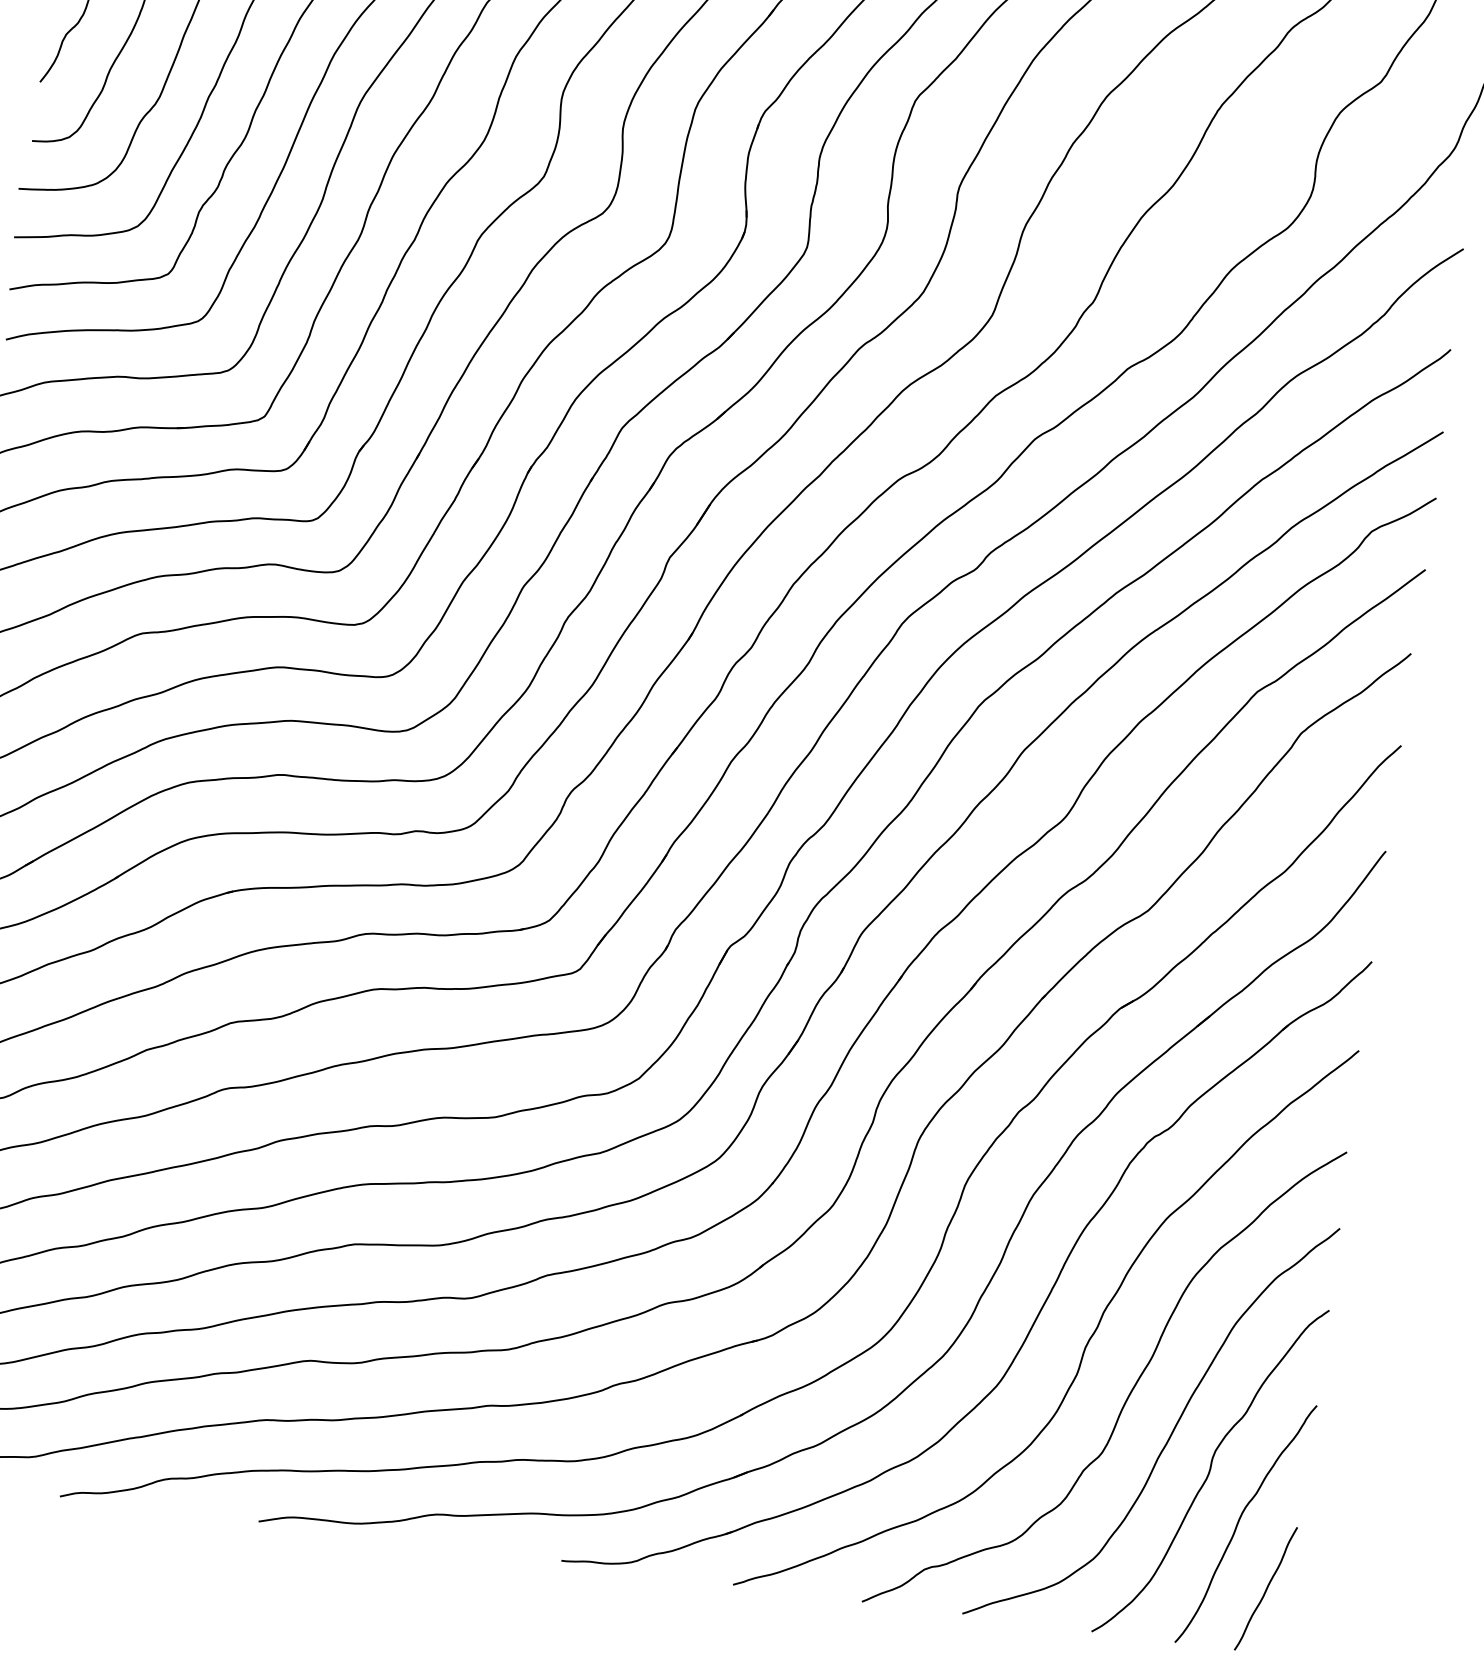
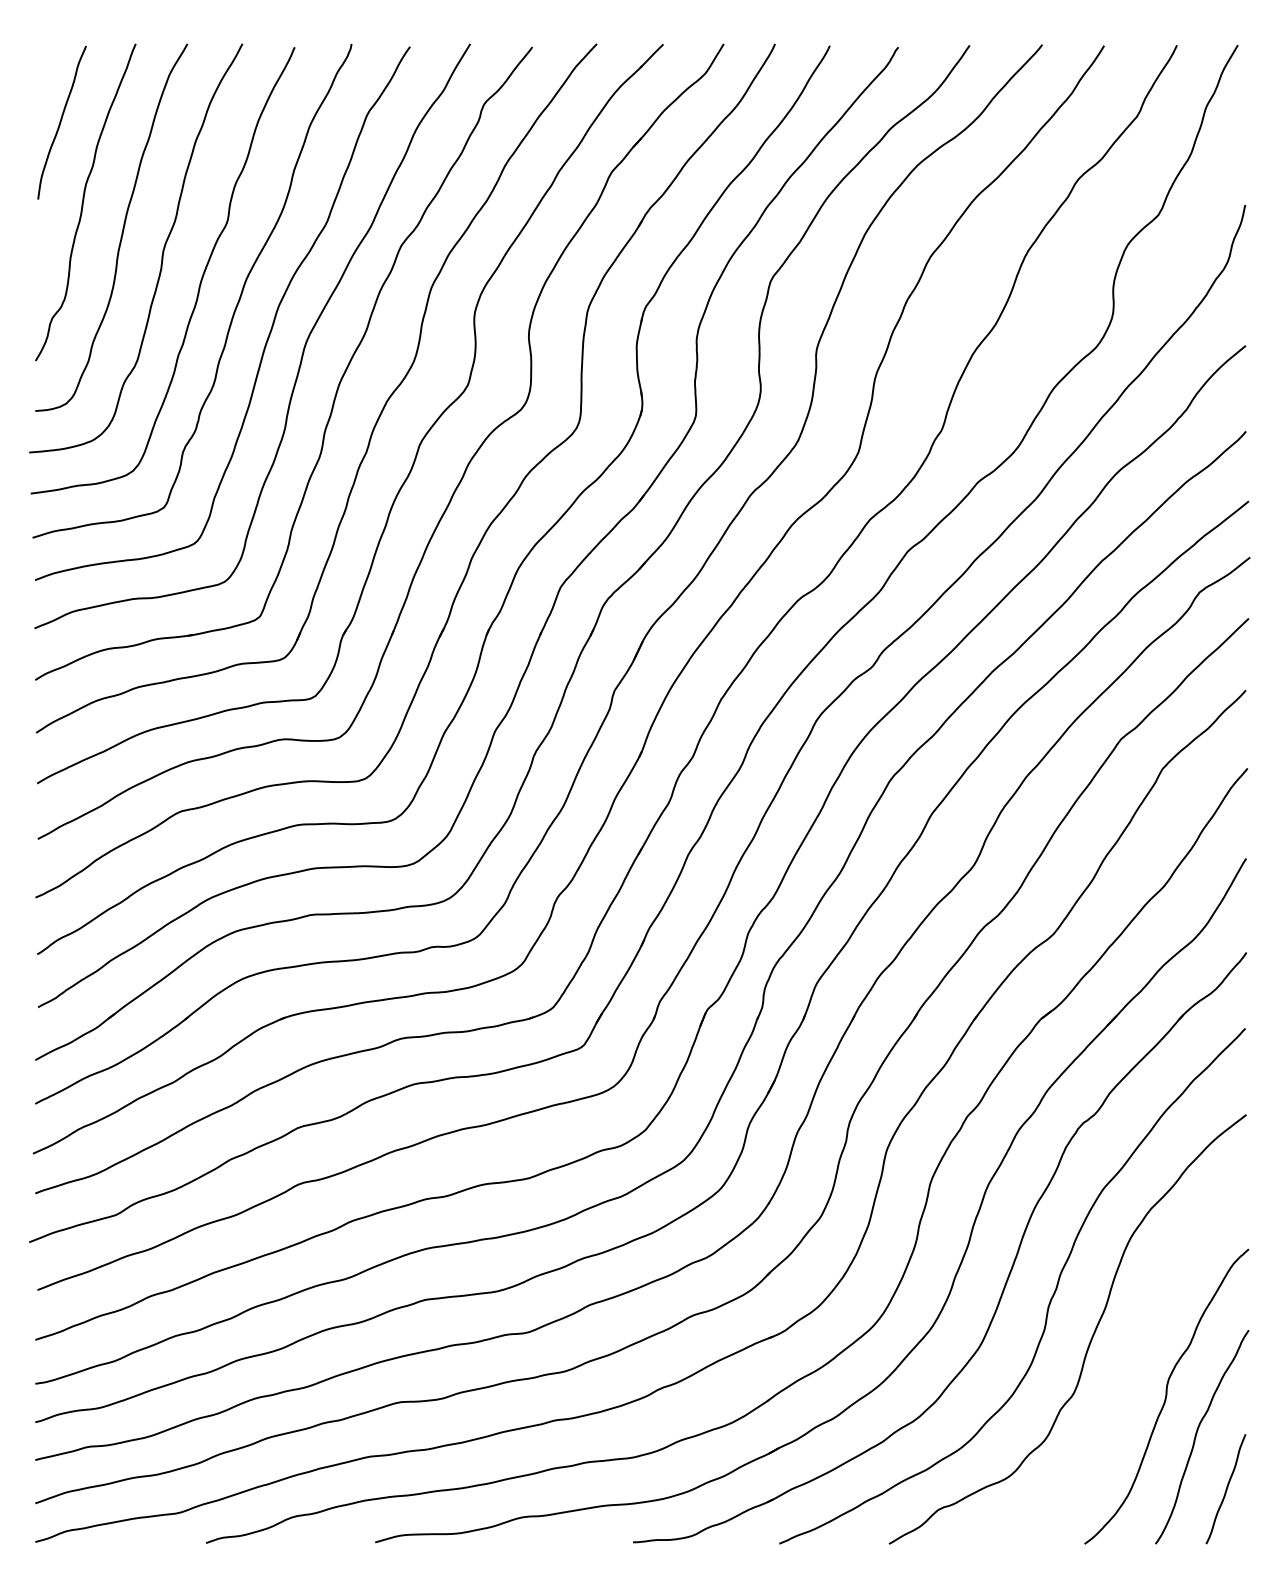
curve: (1171, 1432) -> (1129, 1368), removed

